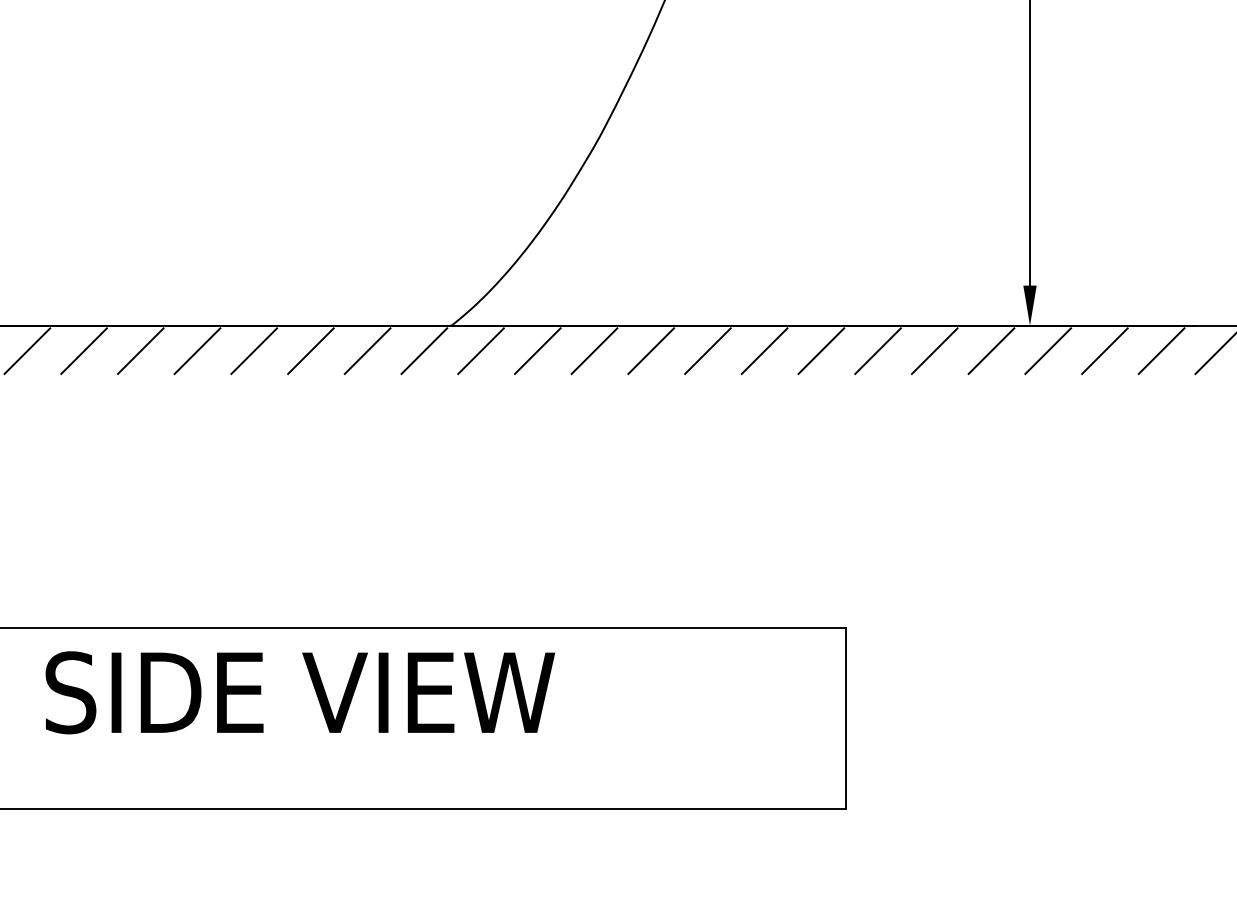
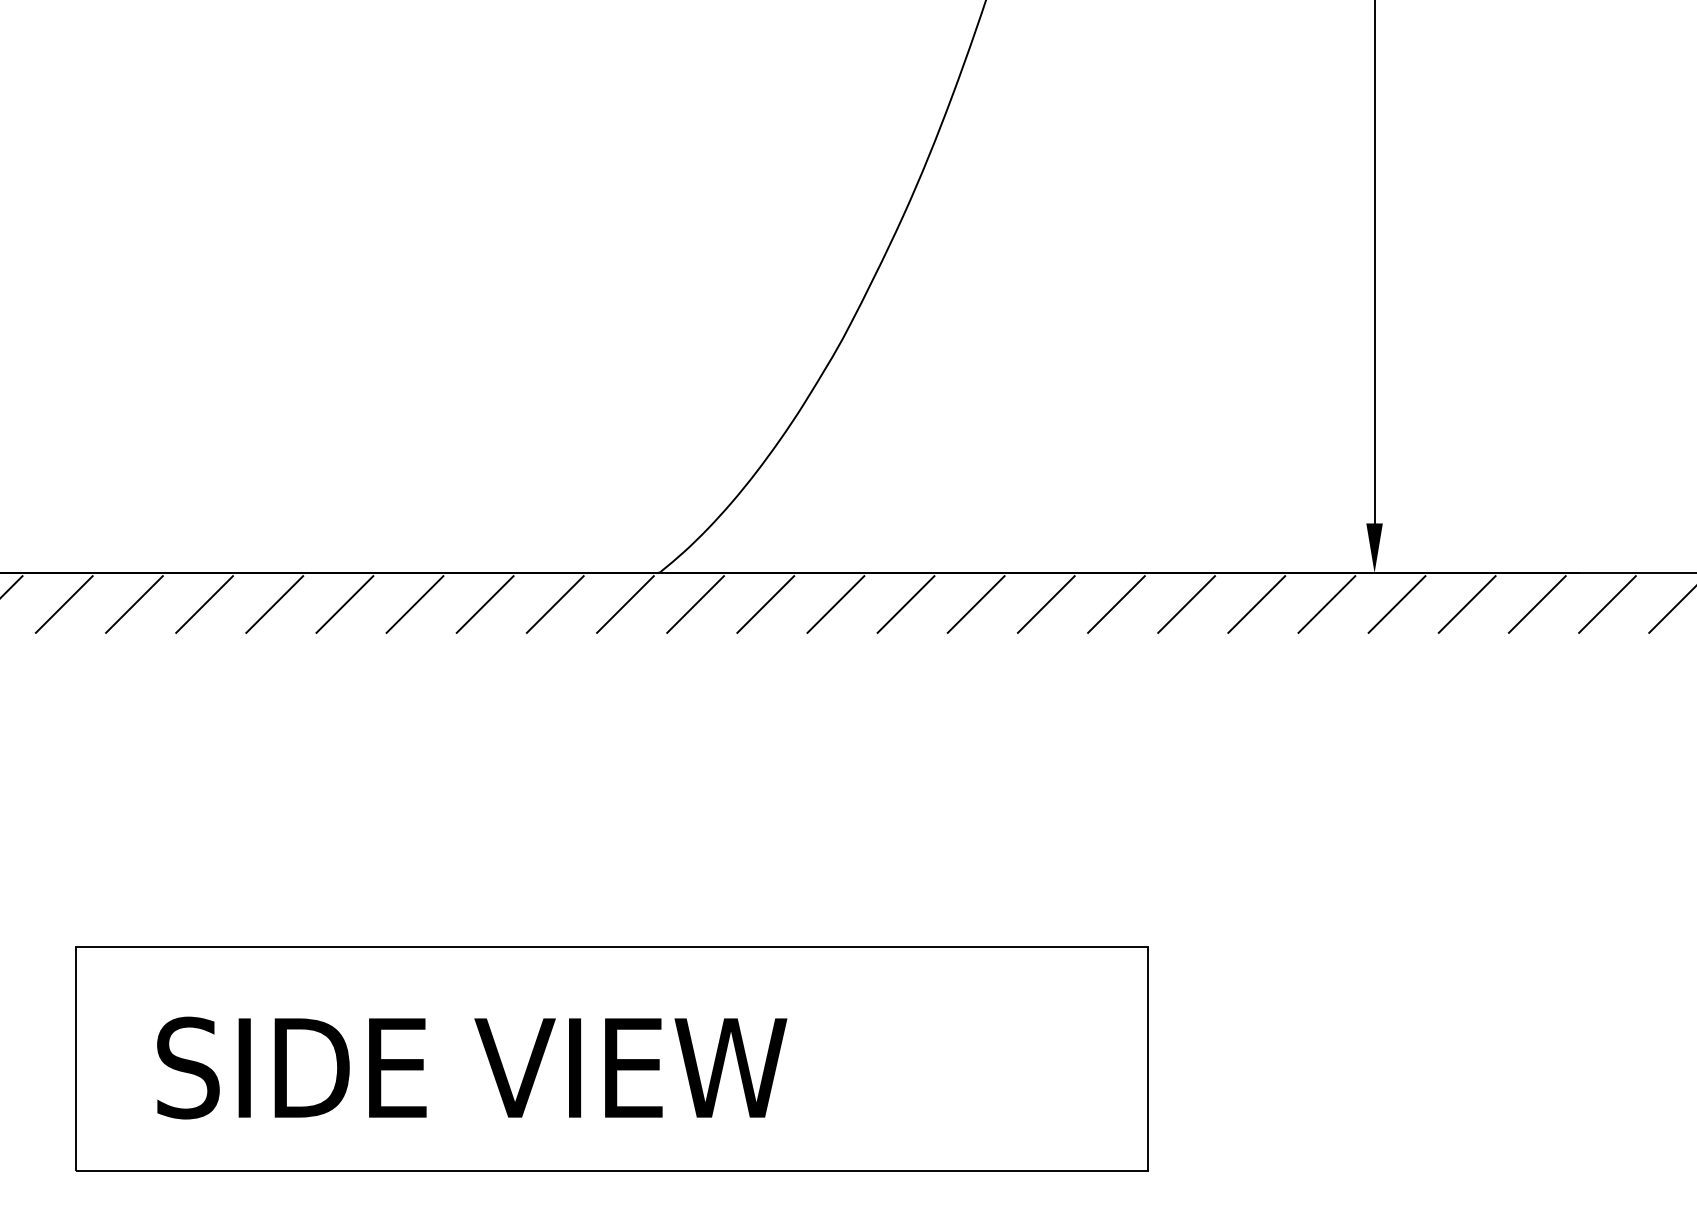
text: (300, 692) -> (472, 1067), moved

